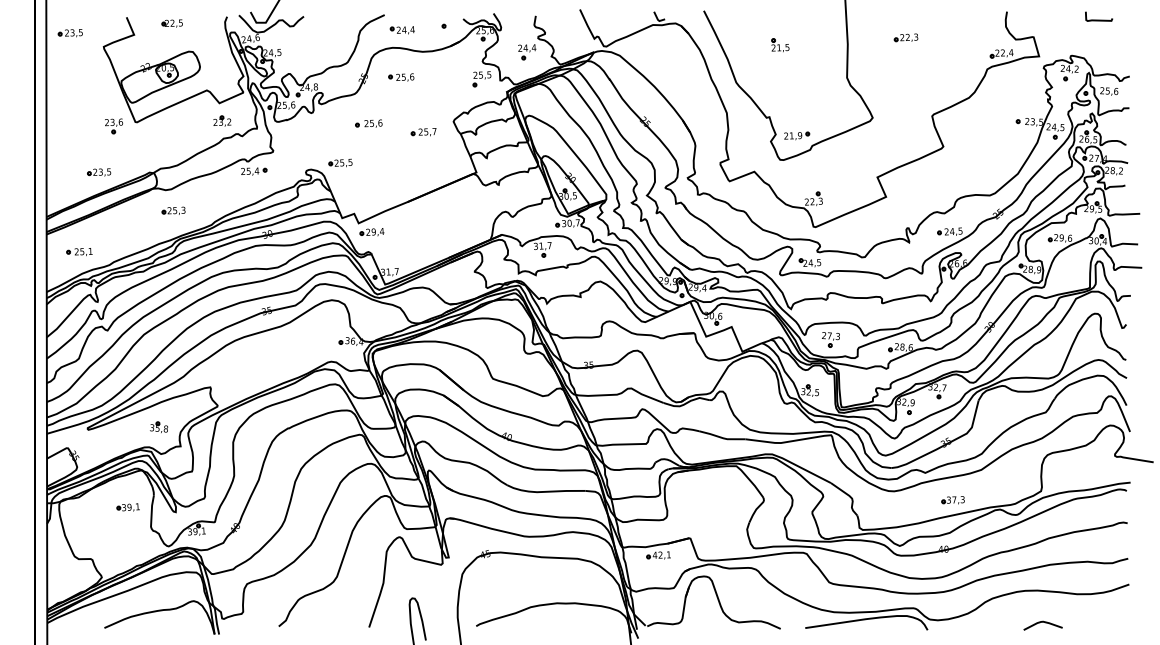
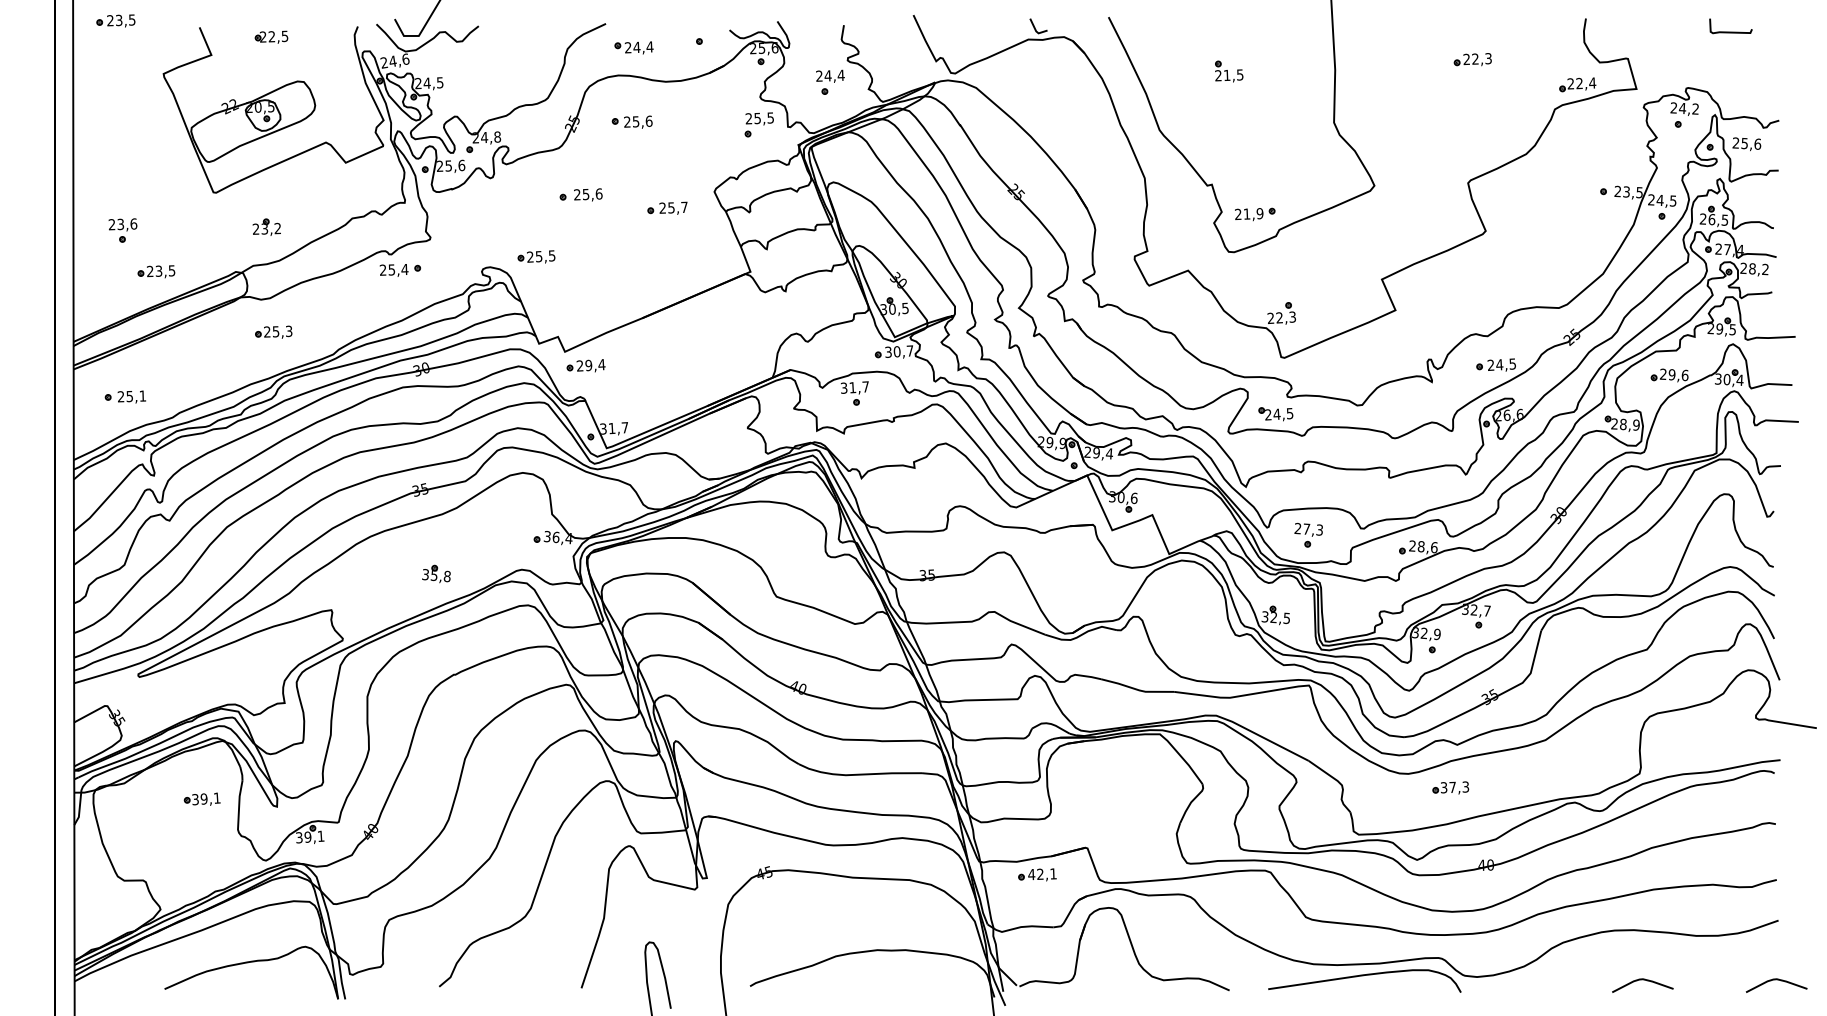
part: (69, 33) -> (114, 21), moved
part: (905, 37) -> (1471, 59), moved
part: (222, 120) -> (267, 226), moved
part: (114, 126) -> (123, 230), moved
part: (159, 426) -> (437, 572), moved
part: (952, 500) -> (1449, 788), moved
curve: (1125, 623) -> (1772, 981), added

